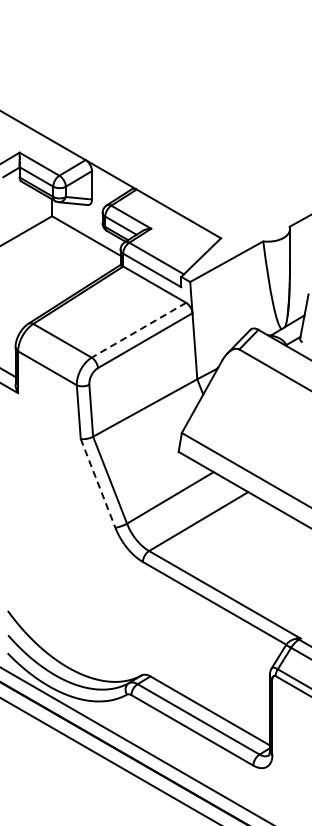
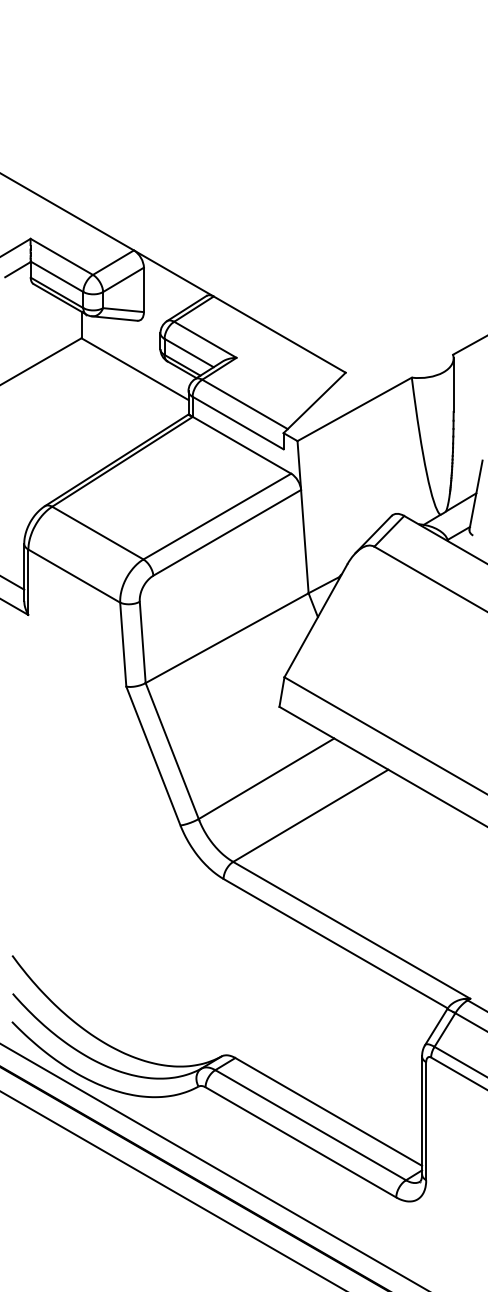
line: (138, 330) -> (216, 516), dashed -> solid
line: (98, 483) -> (154, 756), dashed -> solid

